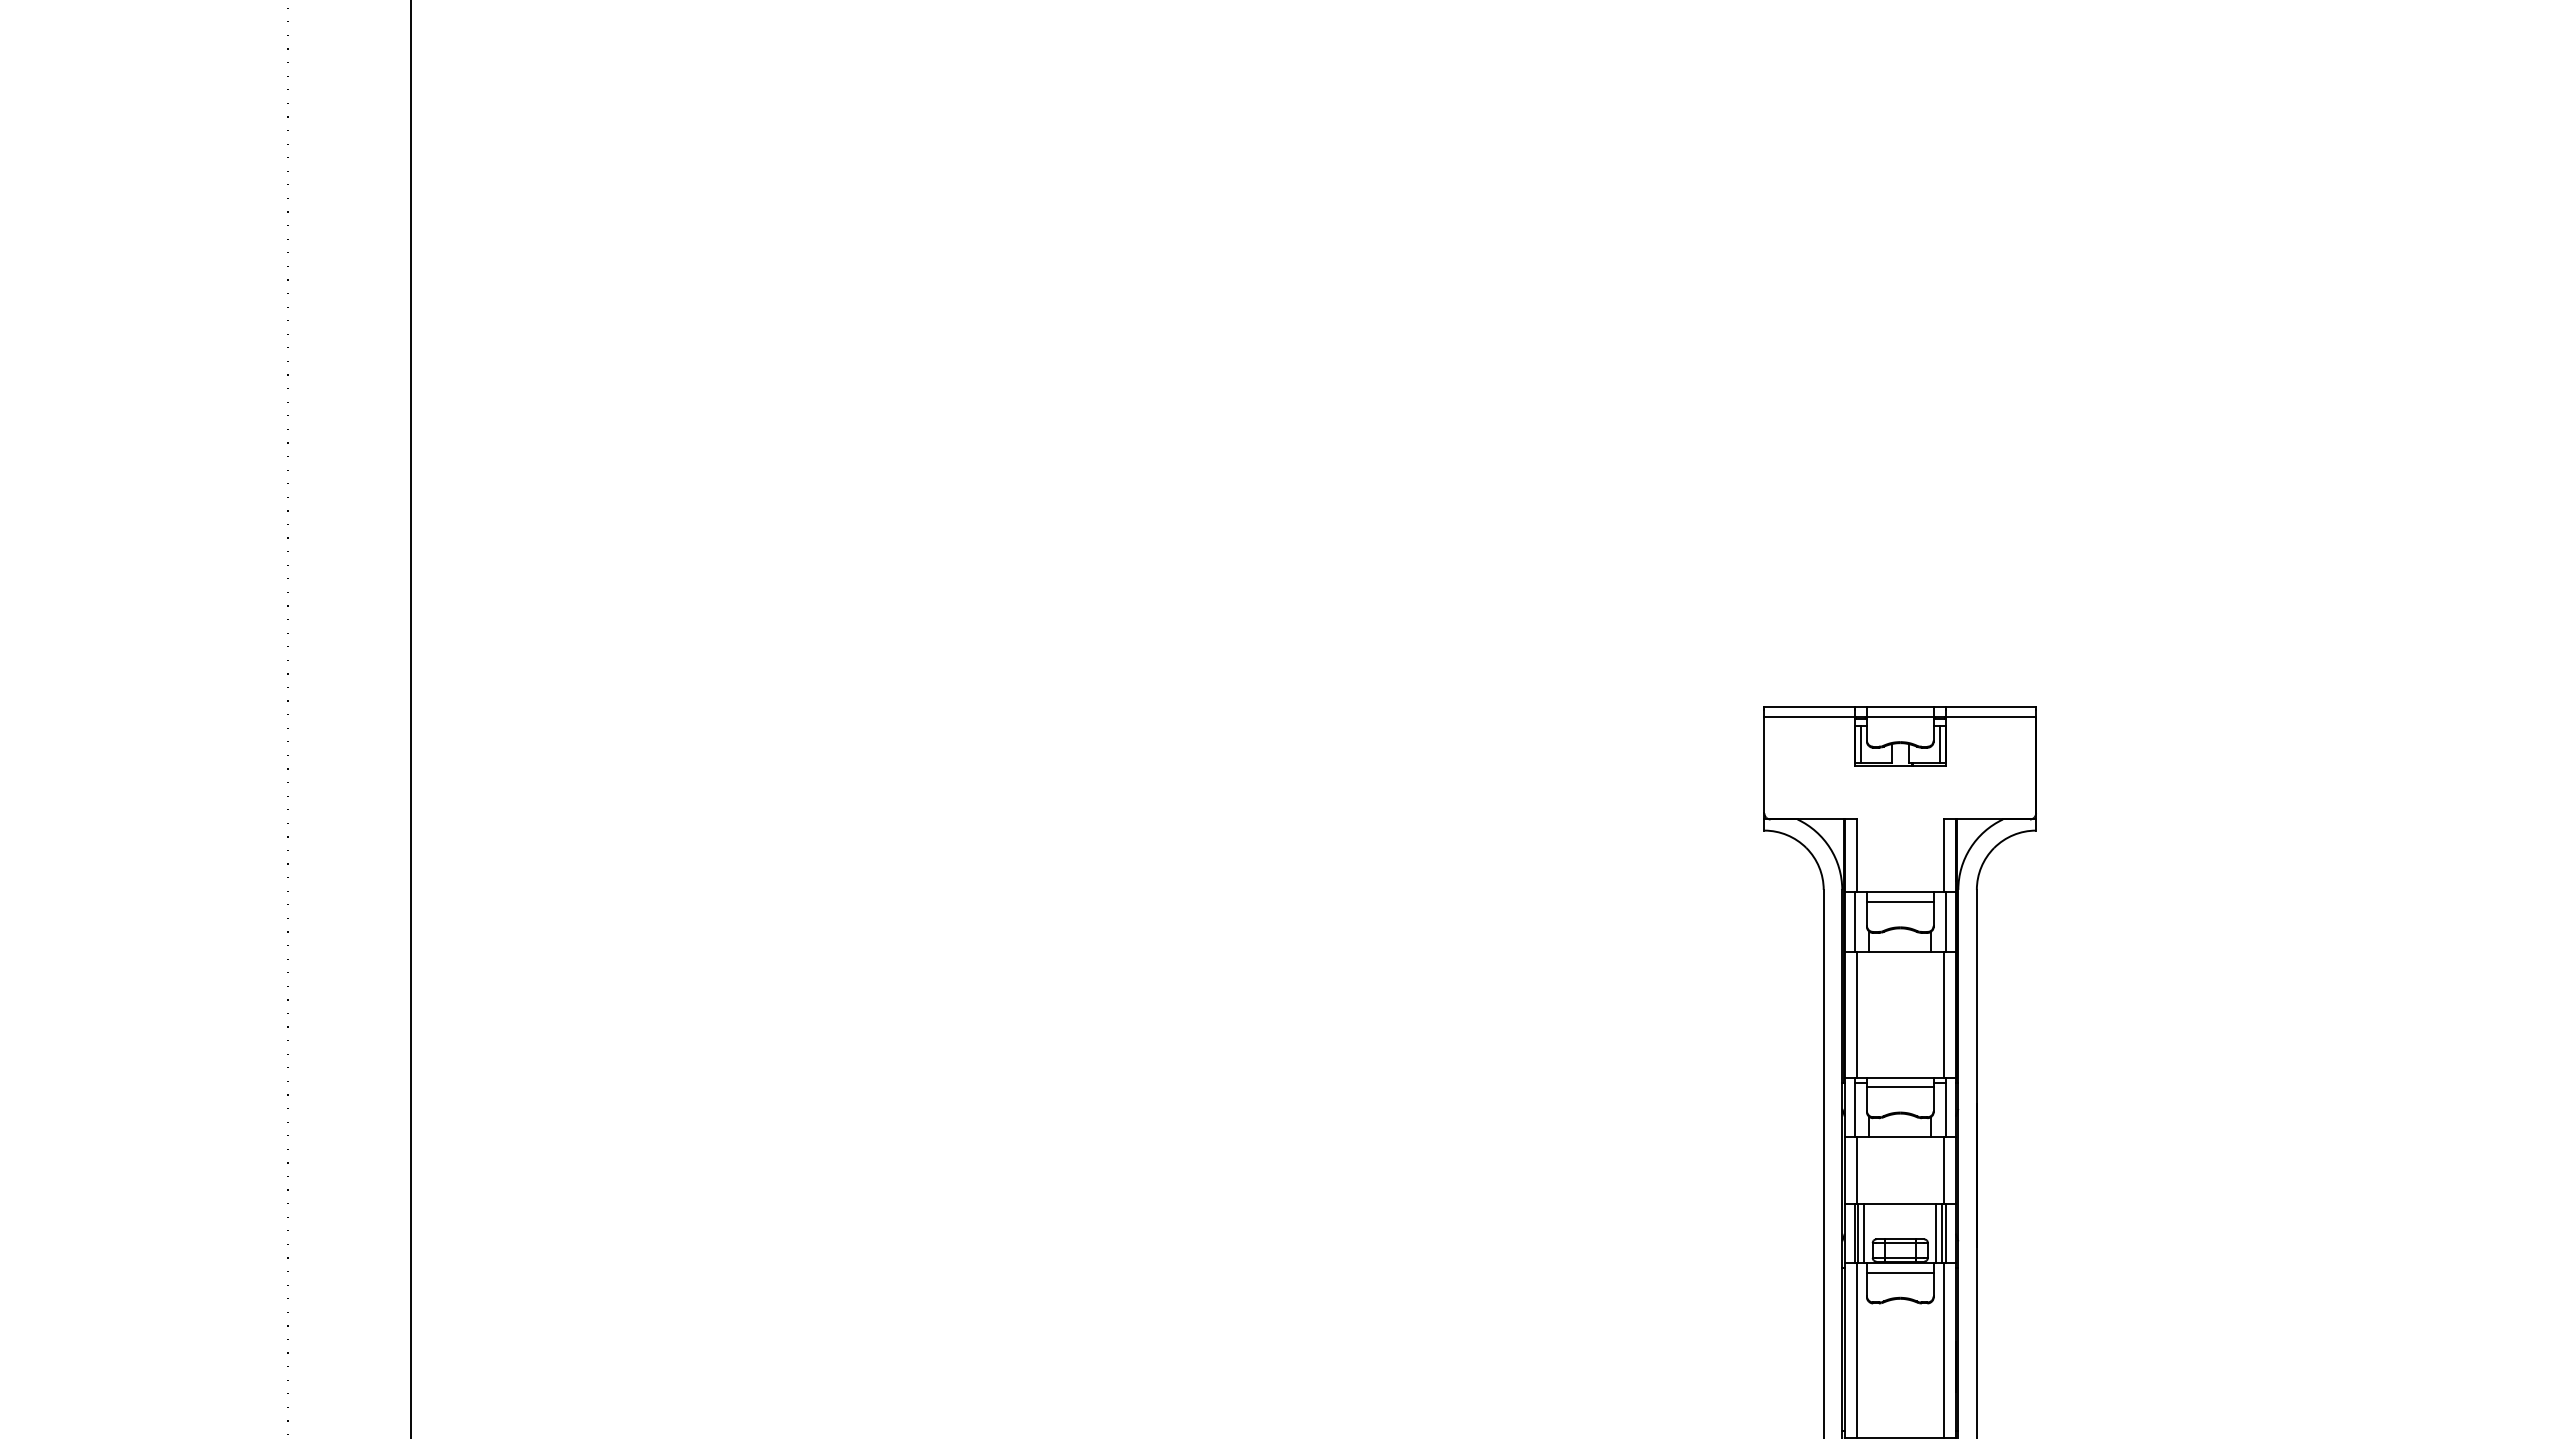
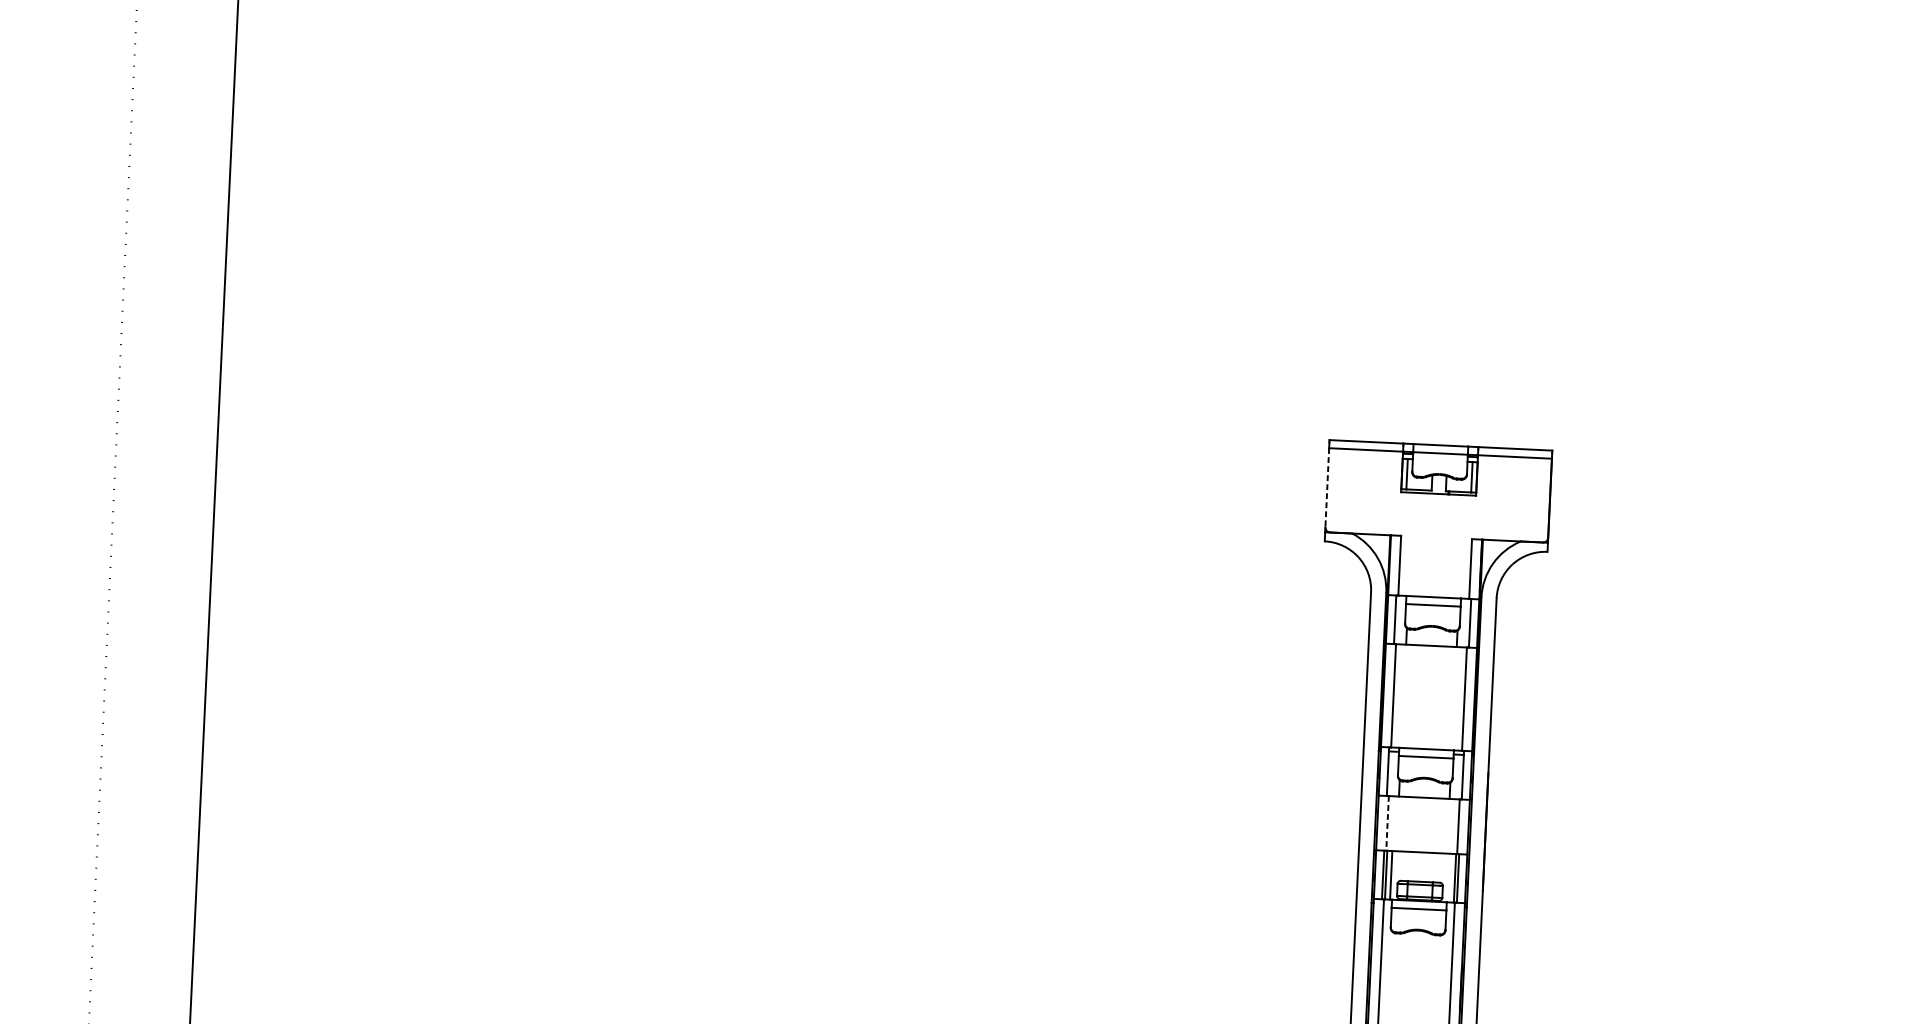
line: (1764, 765) -> (1327, 487), solid -> dashed
line: (1857, 1170) -> (1387, 823), solid -> dashed
line: (1936, 1232) -> (1450, 877), removed

